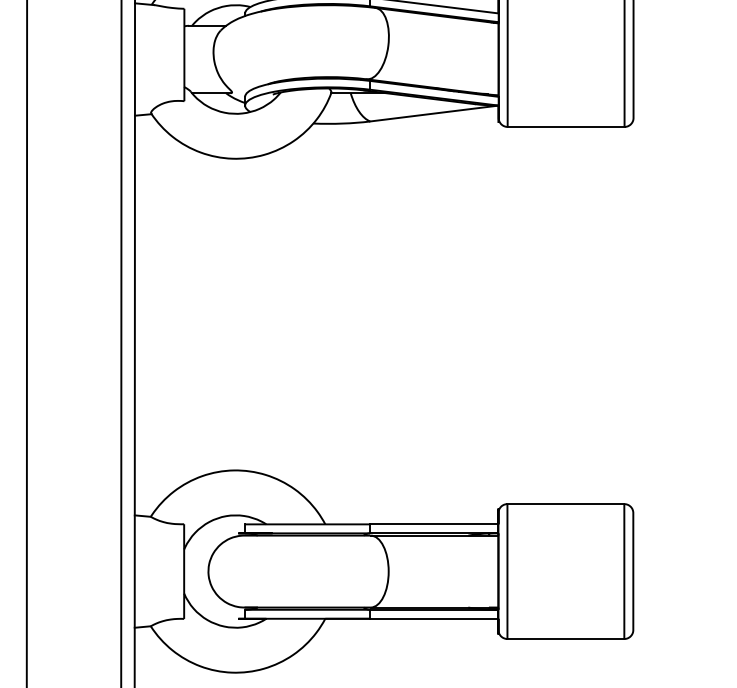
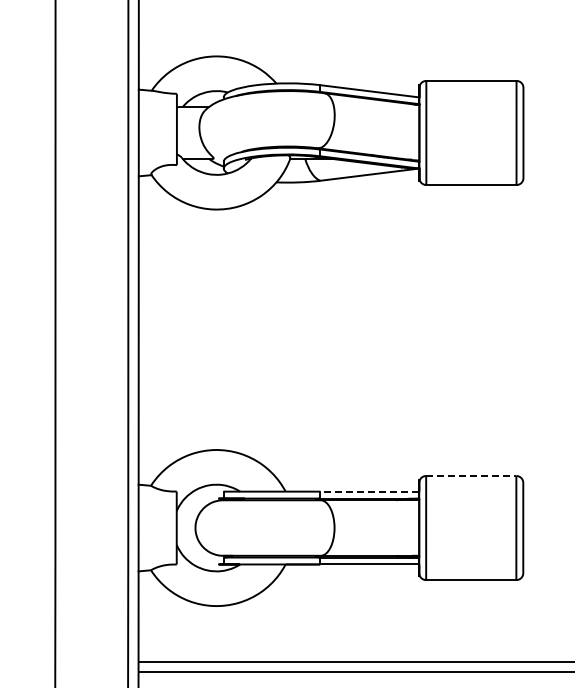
line: (566, 504) -> (471, 476), solid -> dashed
line: (433, 524) -> (369, 491), solid -> dashed

